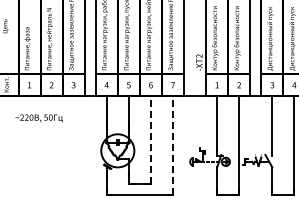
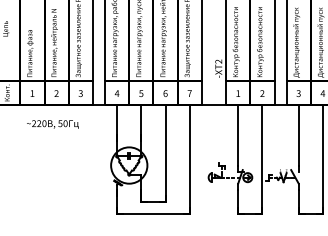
text: (38, 118) -> (52, 124), moved
line: (150, 139) -> (165, 153), dashed -> solid
line: (173, 145) -> (190, 159), dashed -> solid

